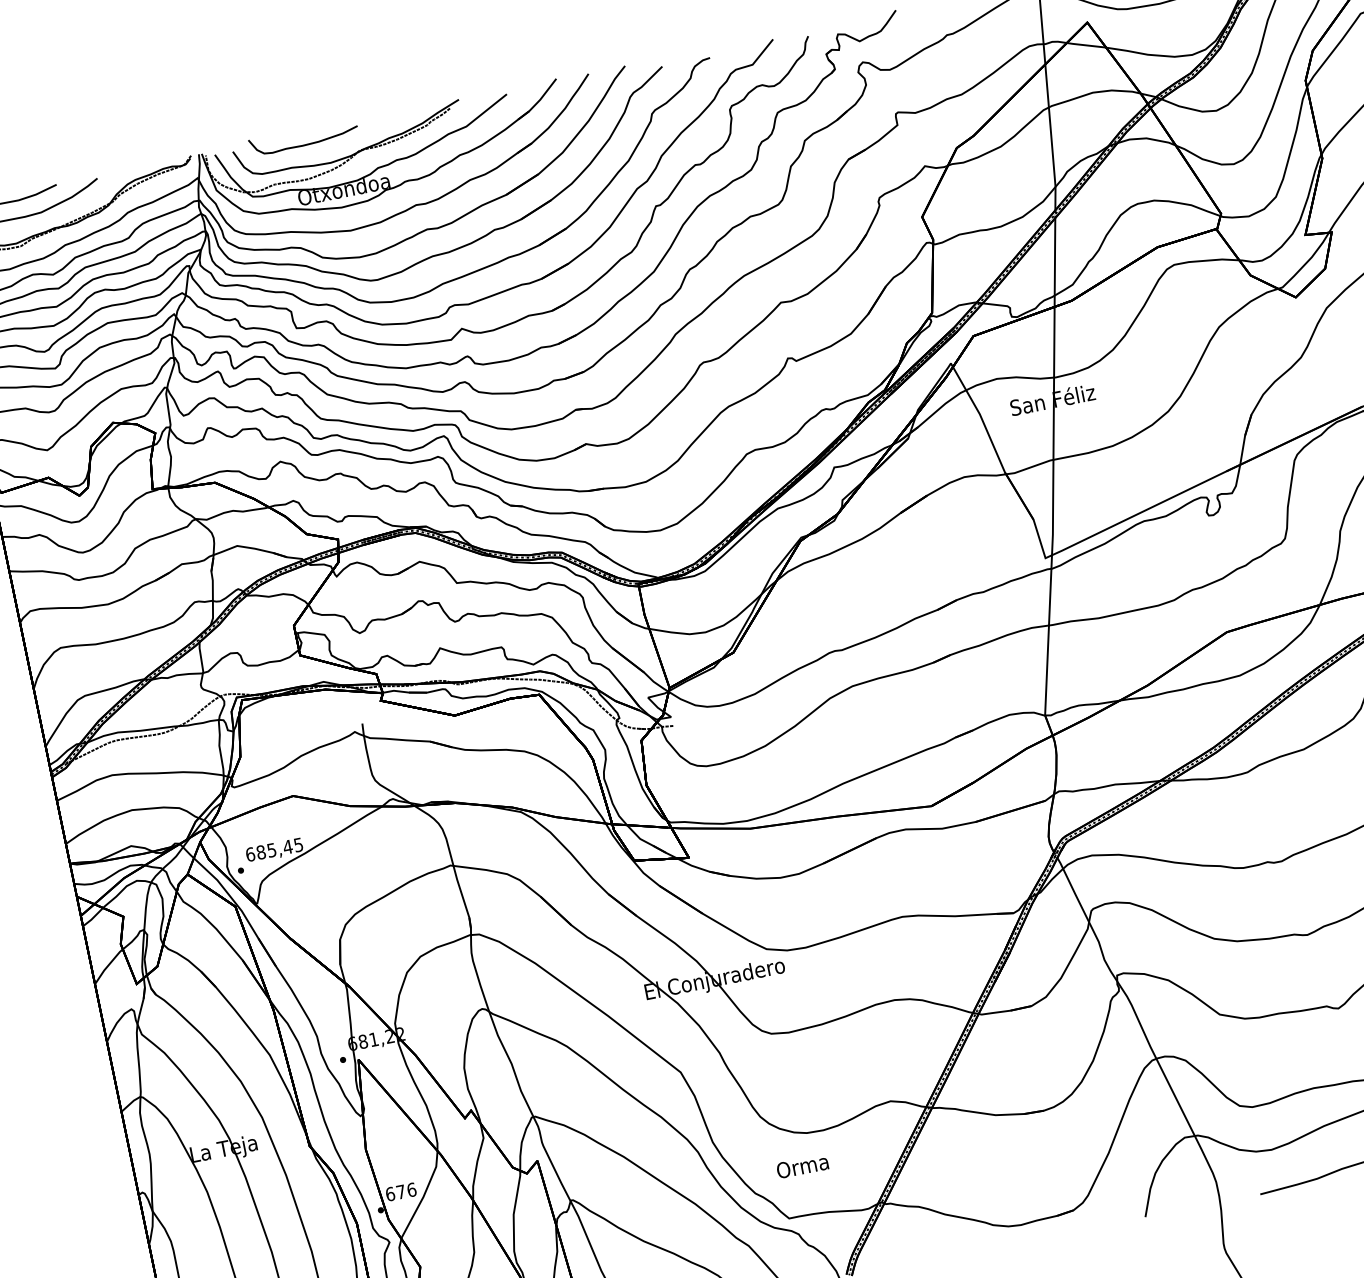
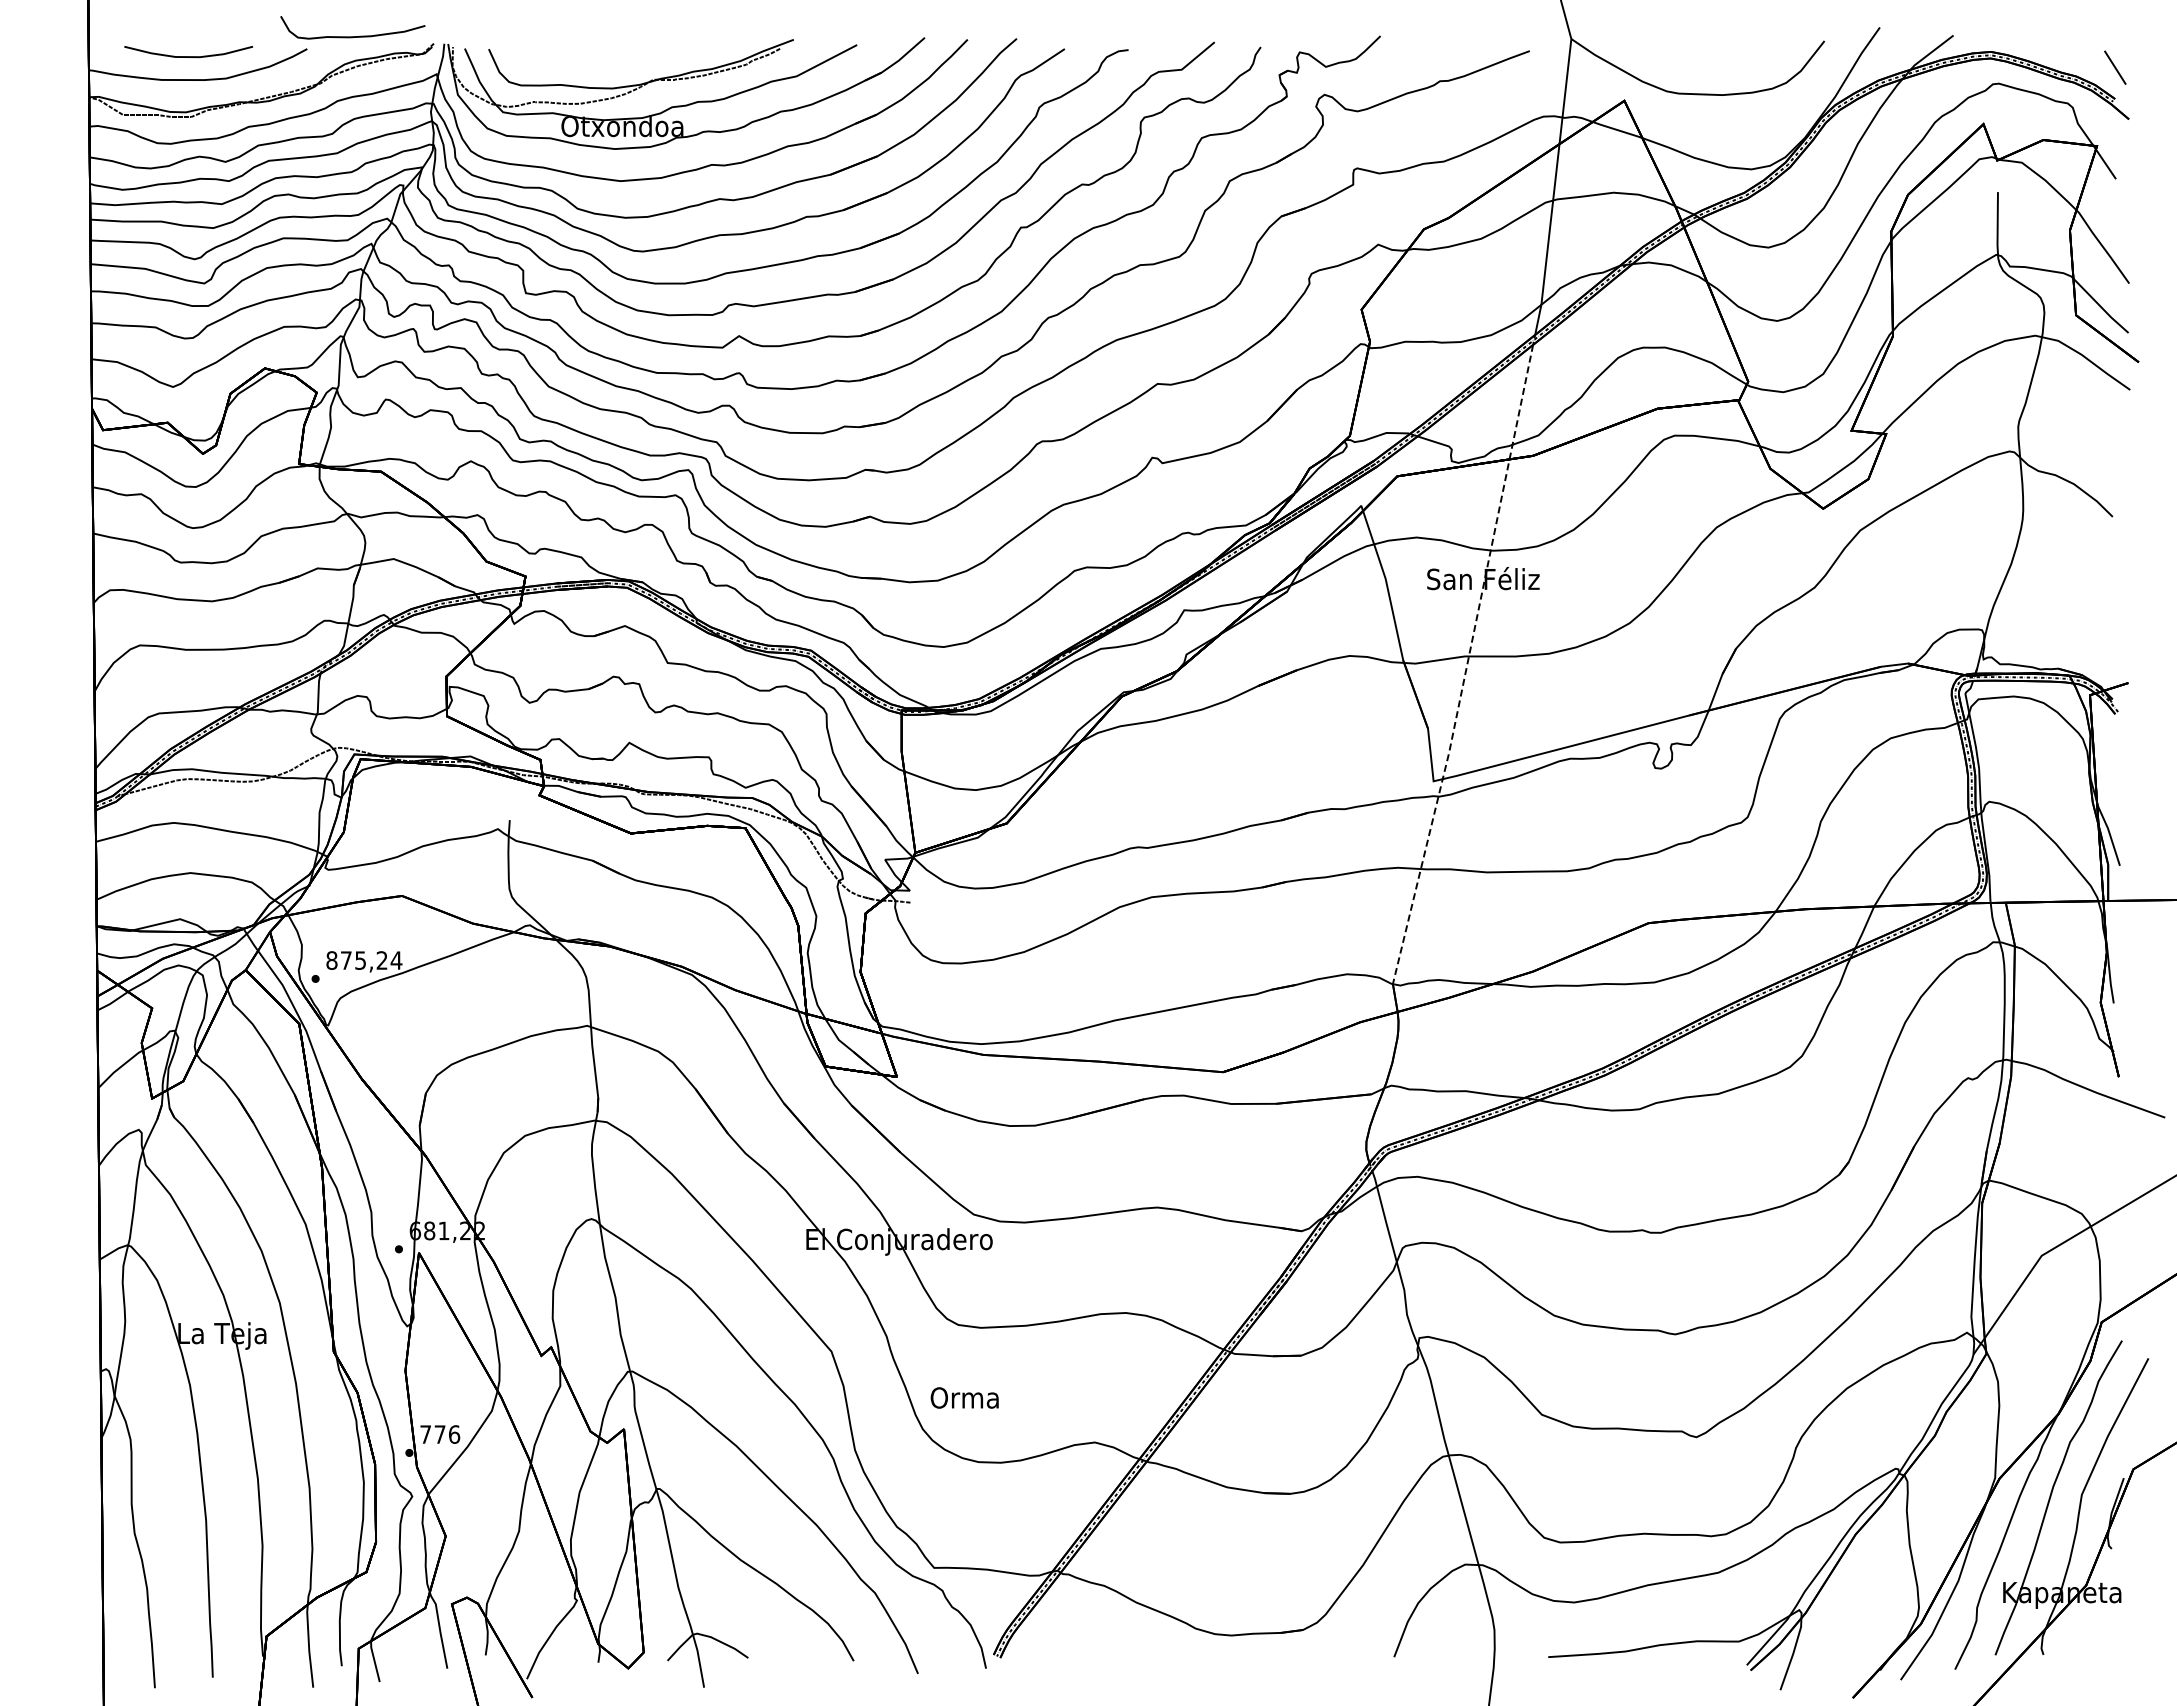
curve: (304, 144) -> (352, 36), moved
line: (1053, 466) -> (1467, 665), solid -> dashed
text: (274, 849) -> (364, 960), 685,45 -> 875,24
text: (802, 1166) -> (964, 1397), moved
text: (390, 1194) -> (425, 1434), 676 -> 776

